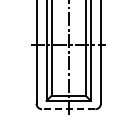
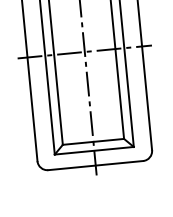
line: (68, 109) -> (95, 166), dashed -> solid

